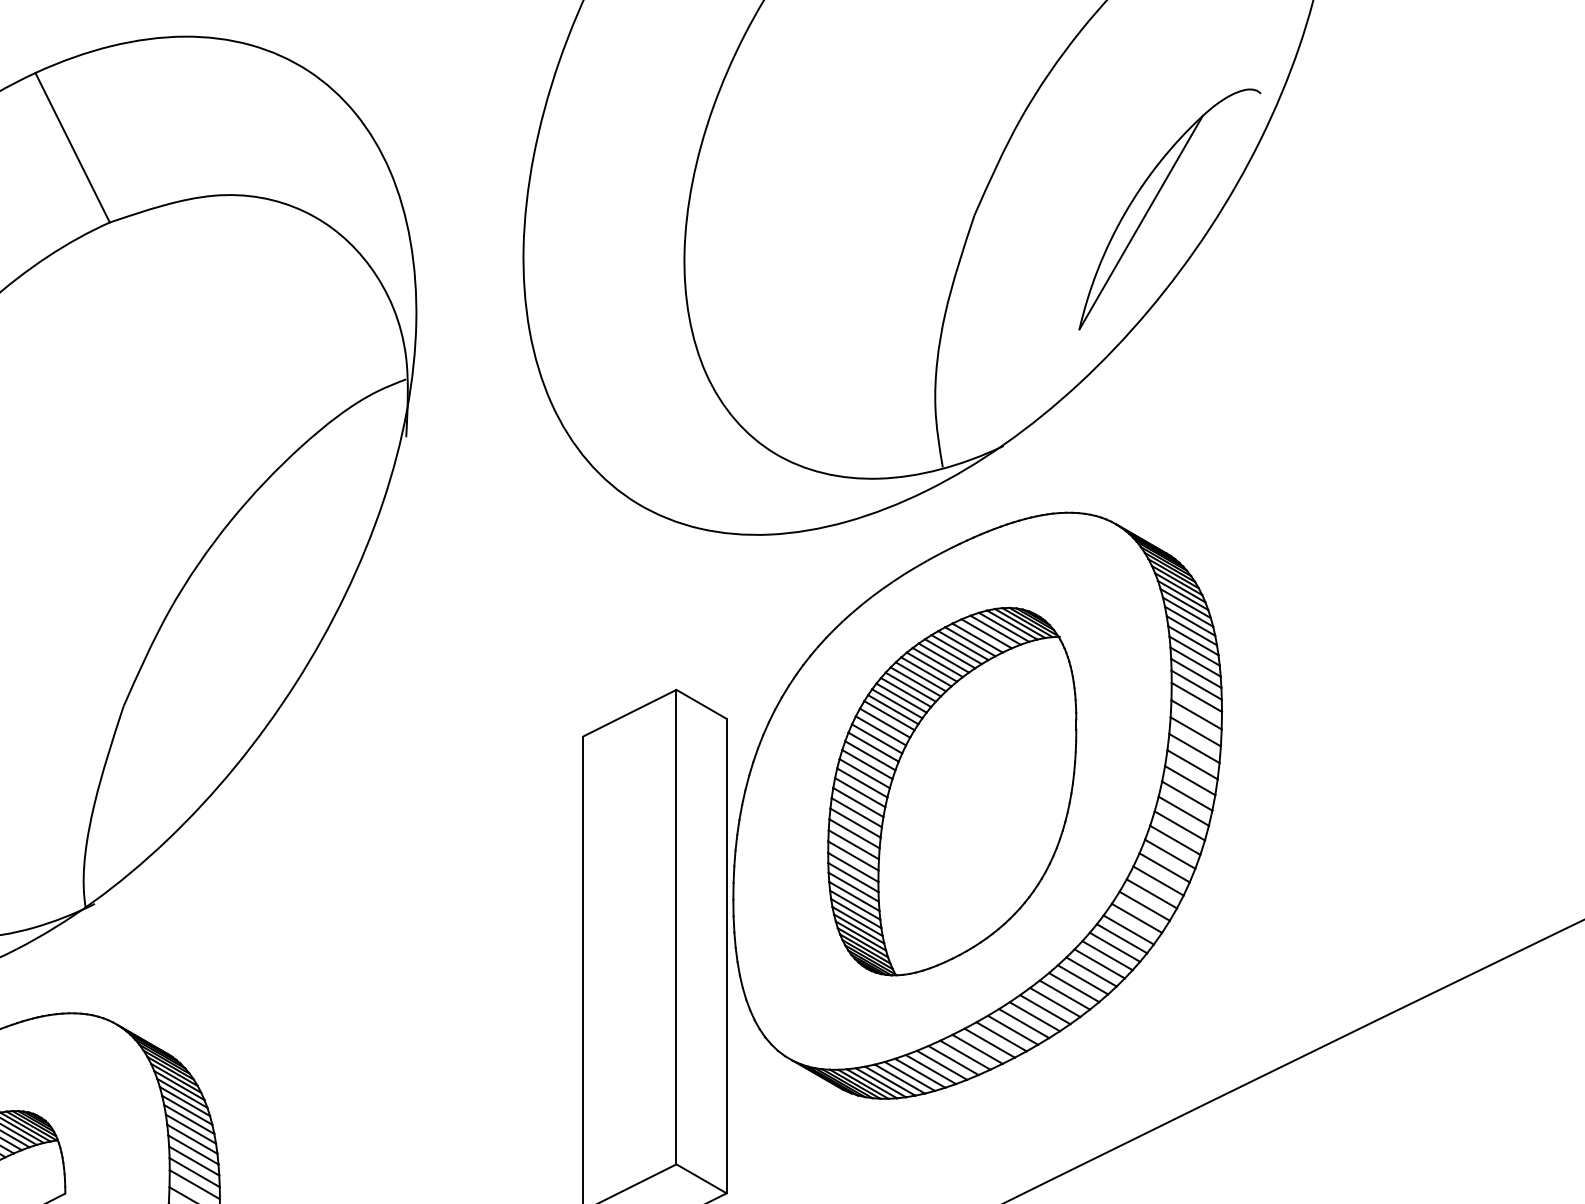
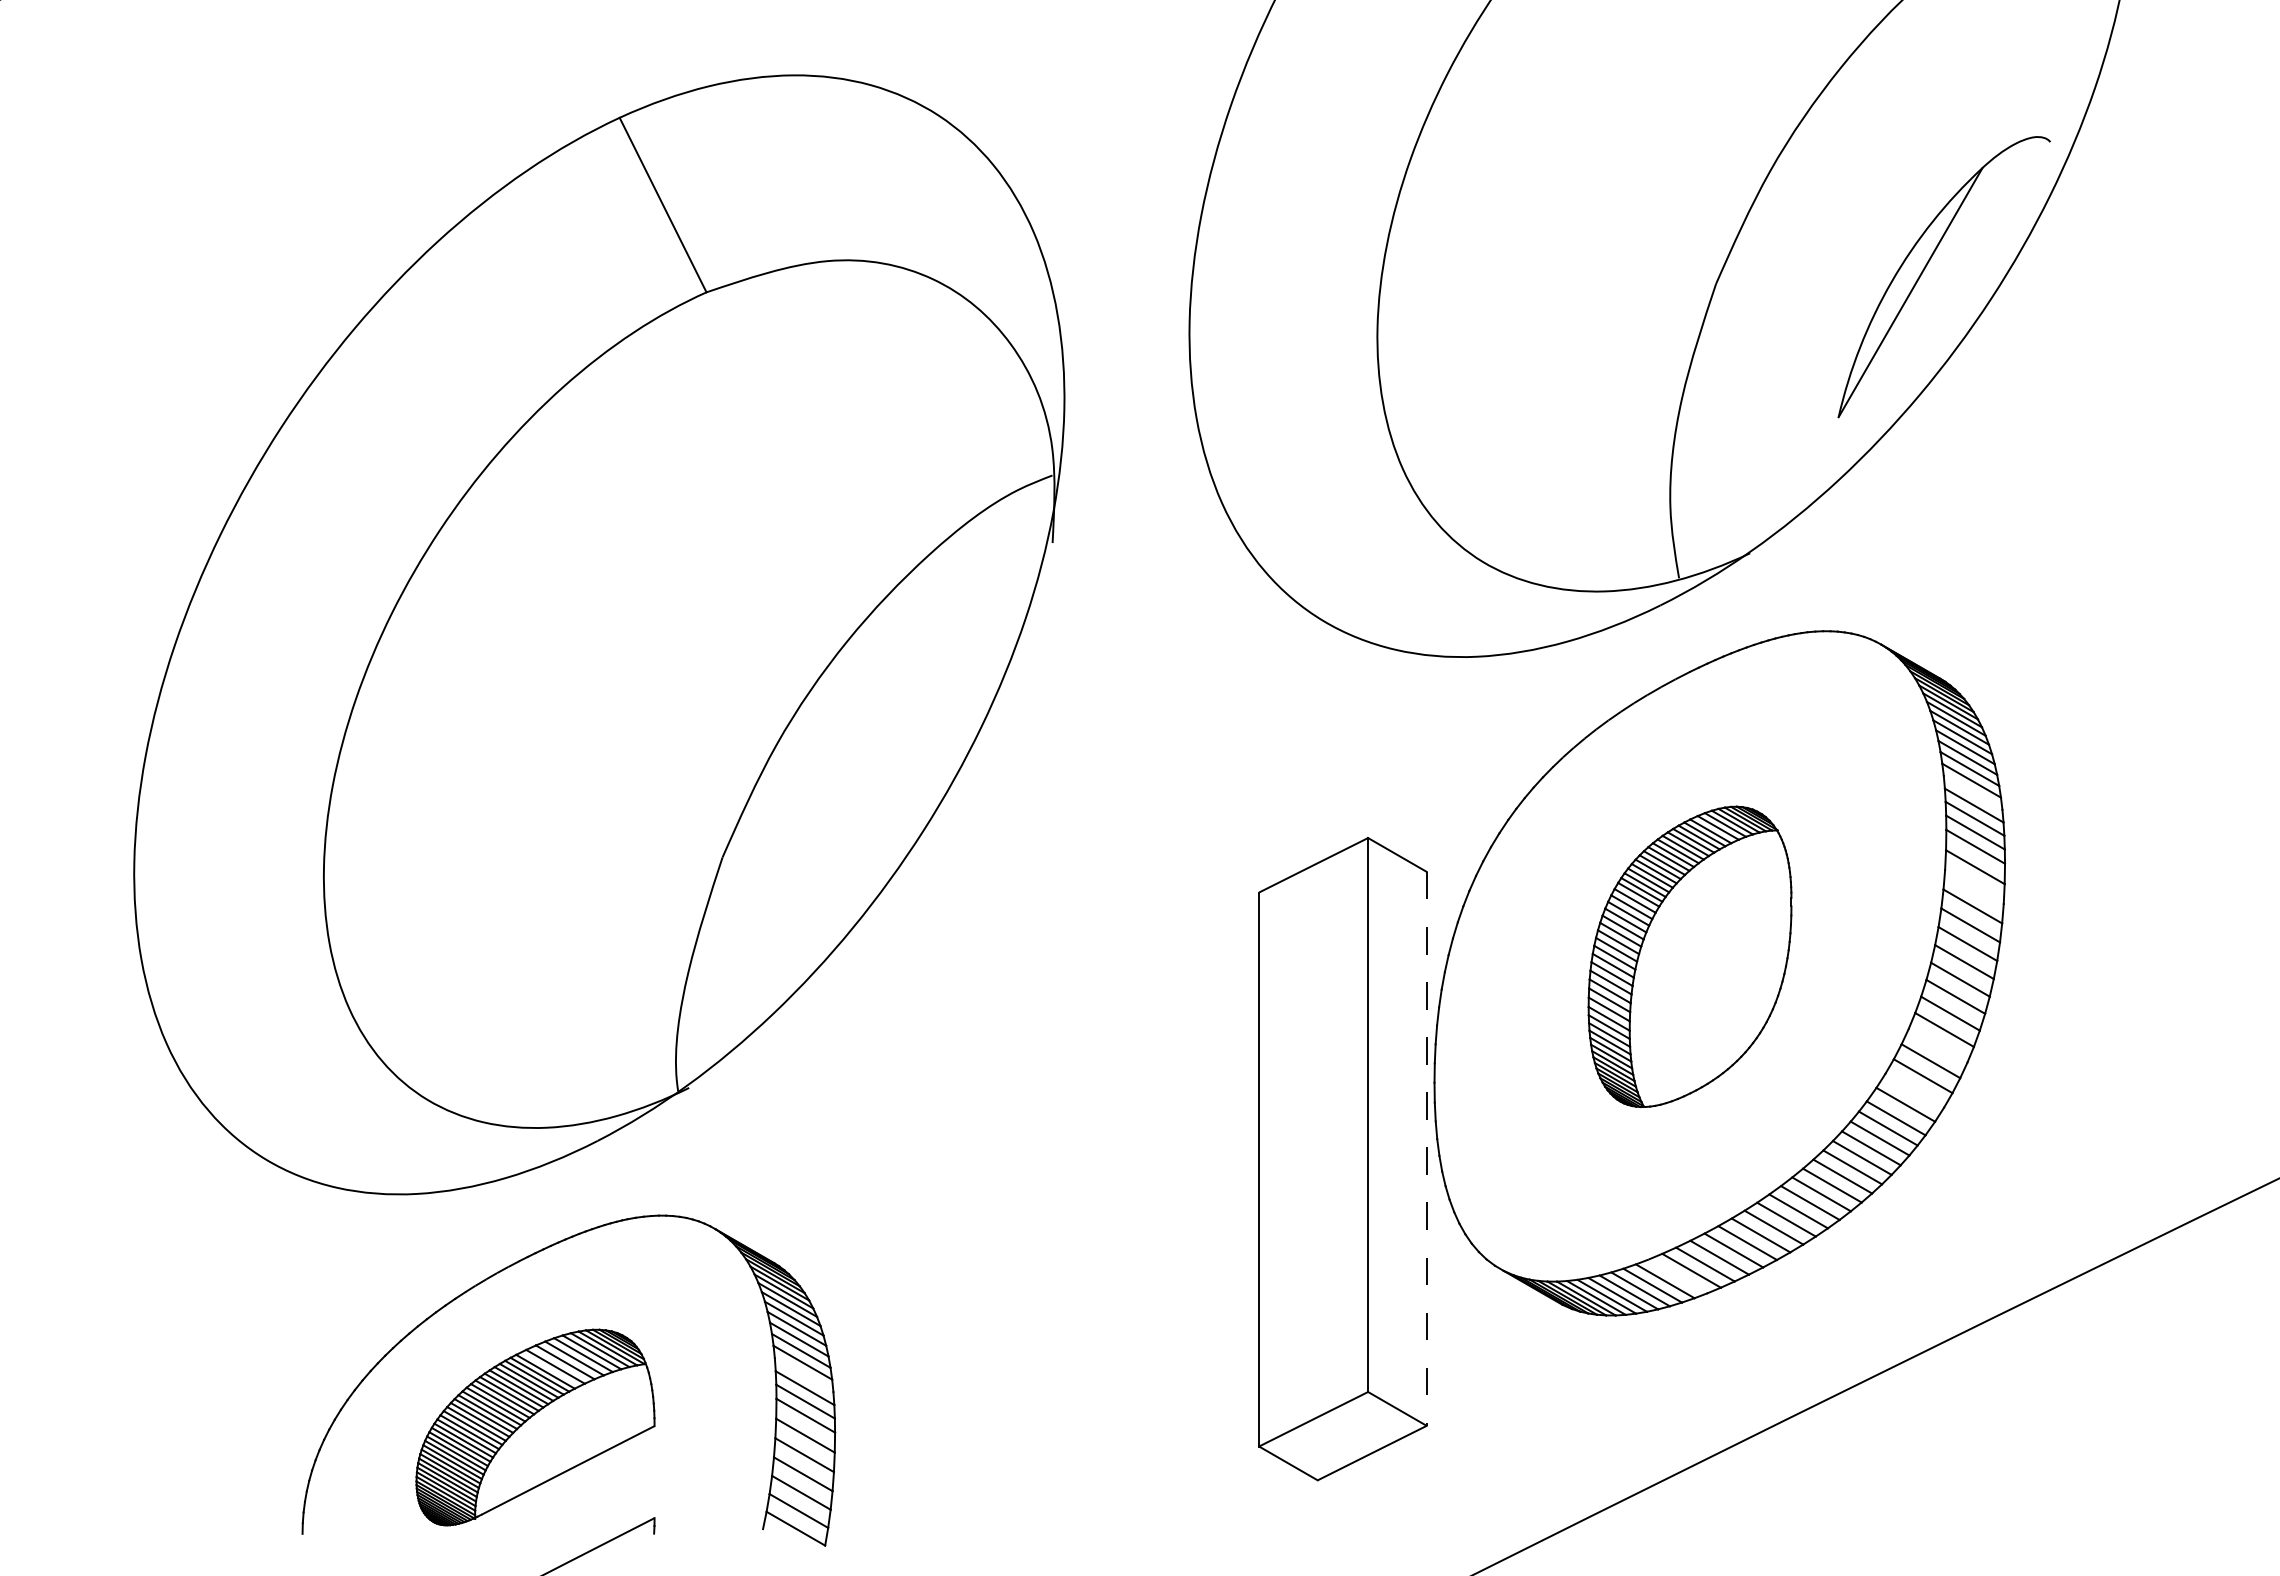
line: (1194, 650) -> (1972, 792), removed
line: (1195, 732) -> (1974, 887), removed
part: (951, 791) -> (1689, 956), size x0.7
line: (1164, 867) -> (1937, 1045), removed
line: (1144, 906) -> (1914, 1090), removed
line: (726, 955) -> (1426, 1148), solid -> dashed
line: (941, 1065) -> (1677, 1276), removed
line: (192, 1150) -> (803, 1375), removed

